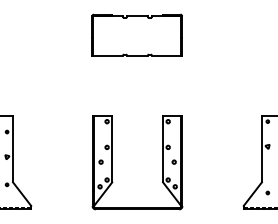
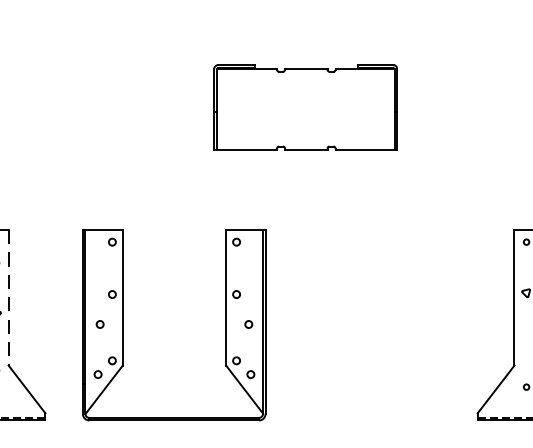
part: (136, 34) -> (304, 105), moved
line: (13, 149) -> (9, 298), solid -> dashed
part: (112, 162) -> (123, 325), moved

